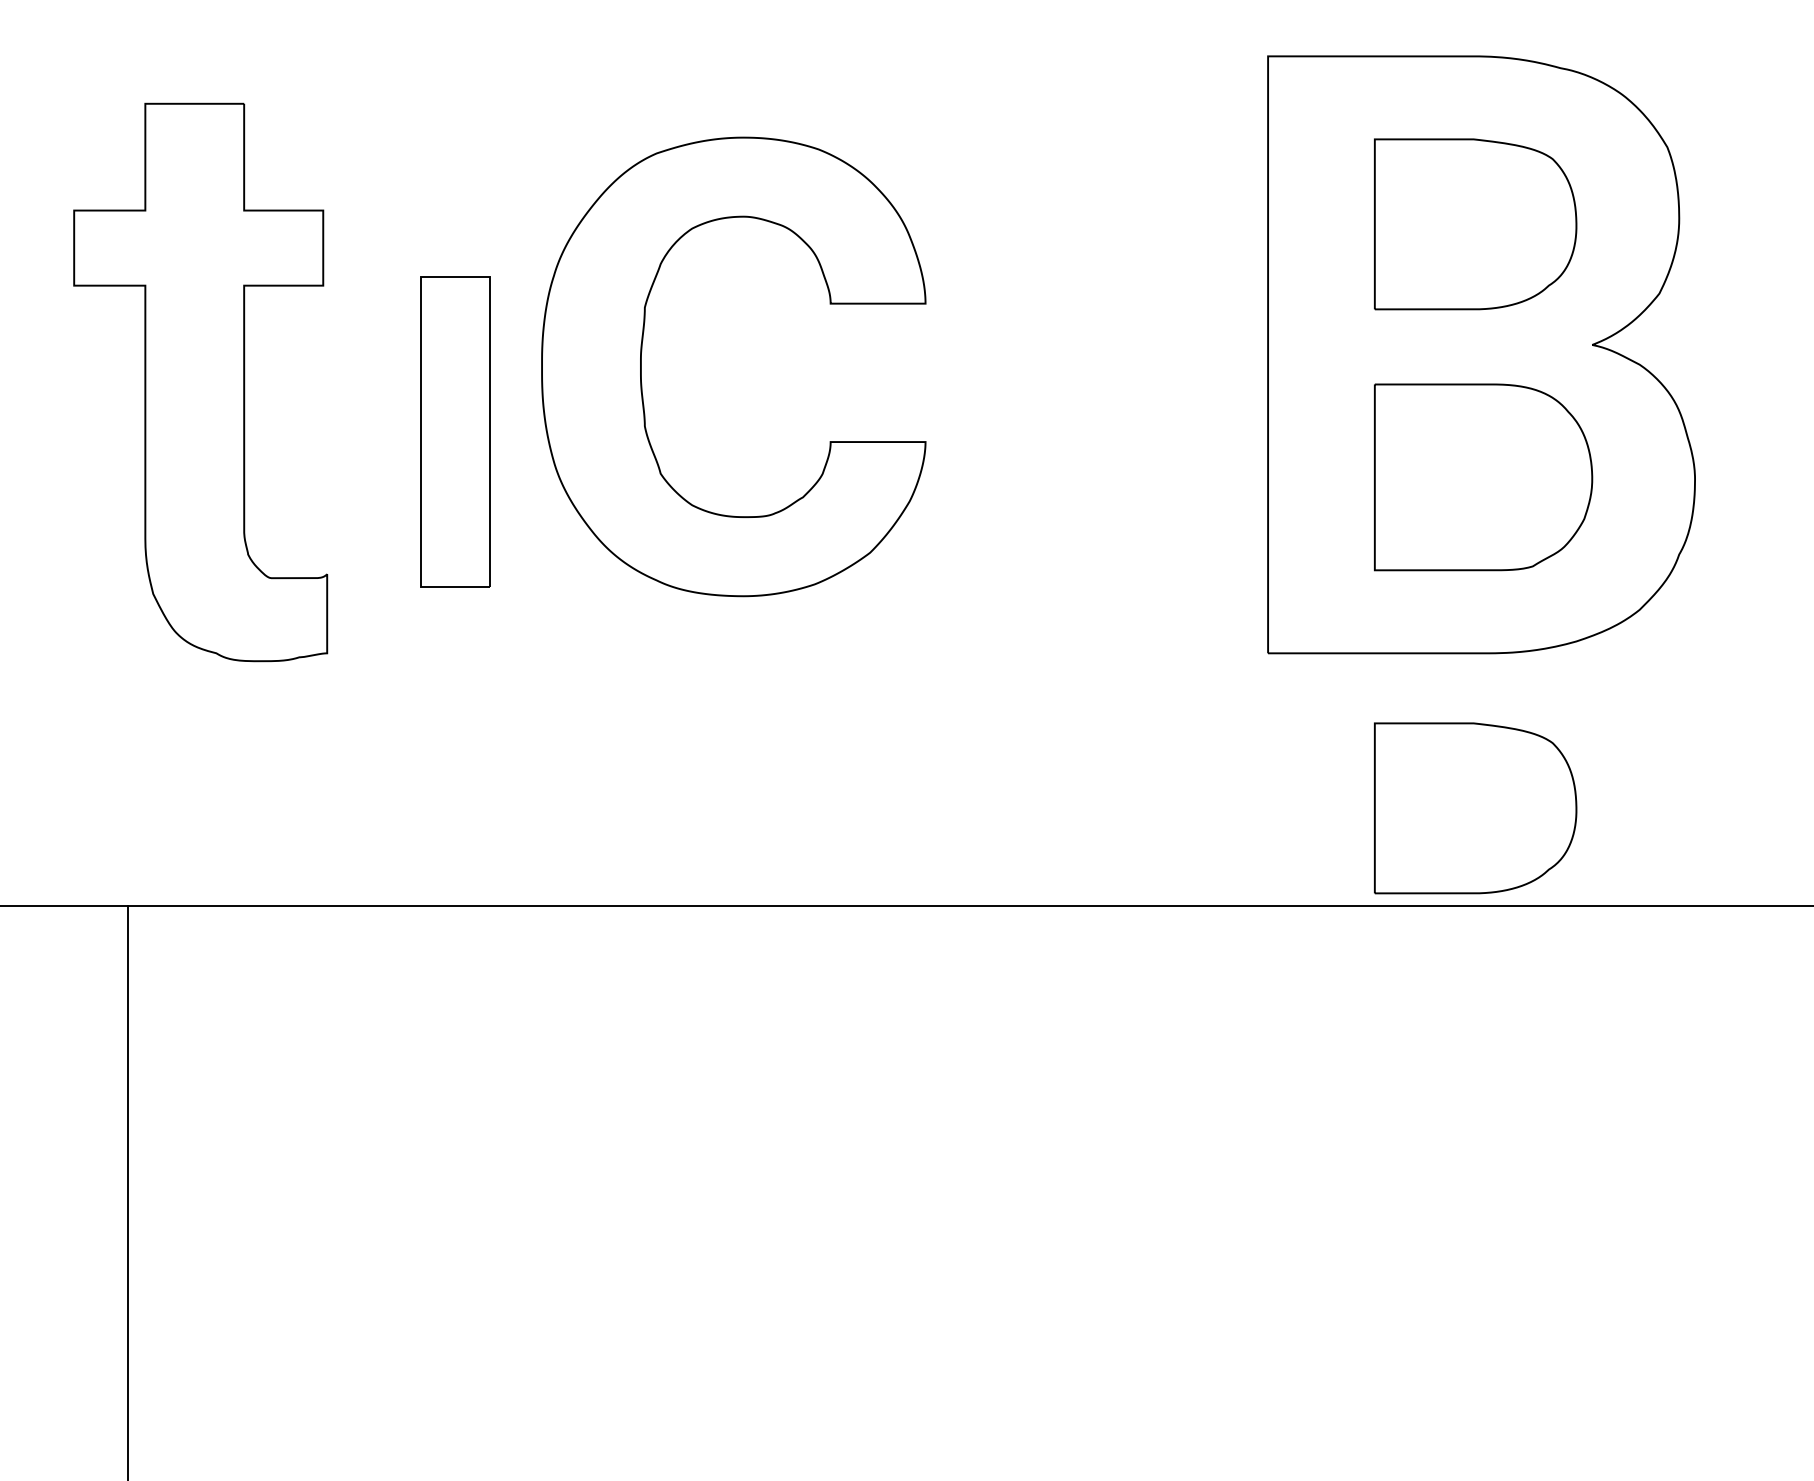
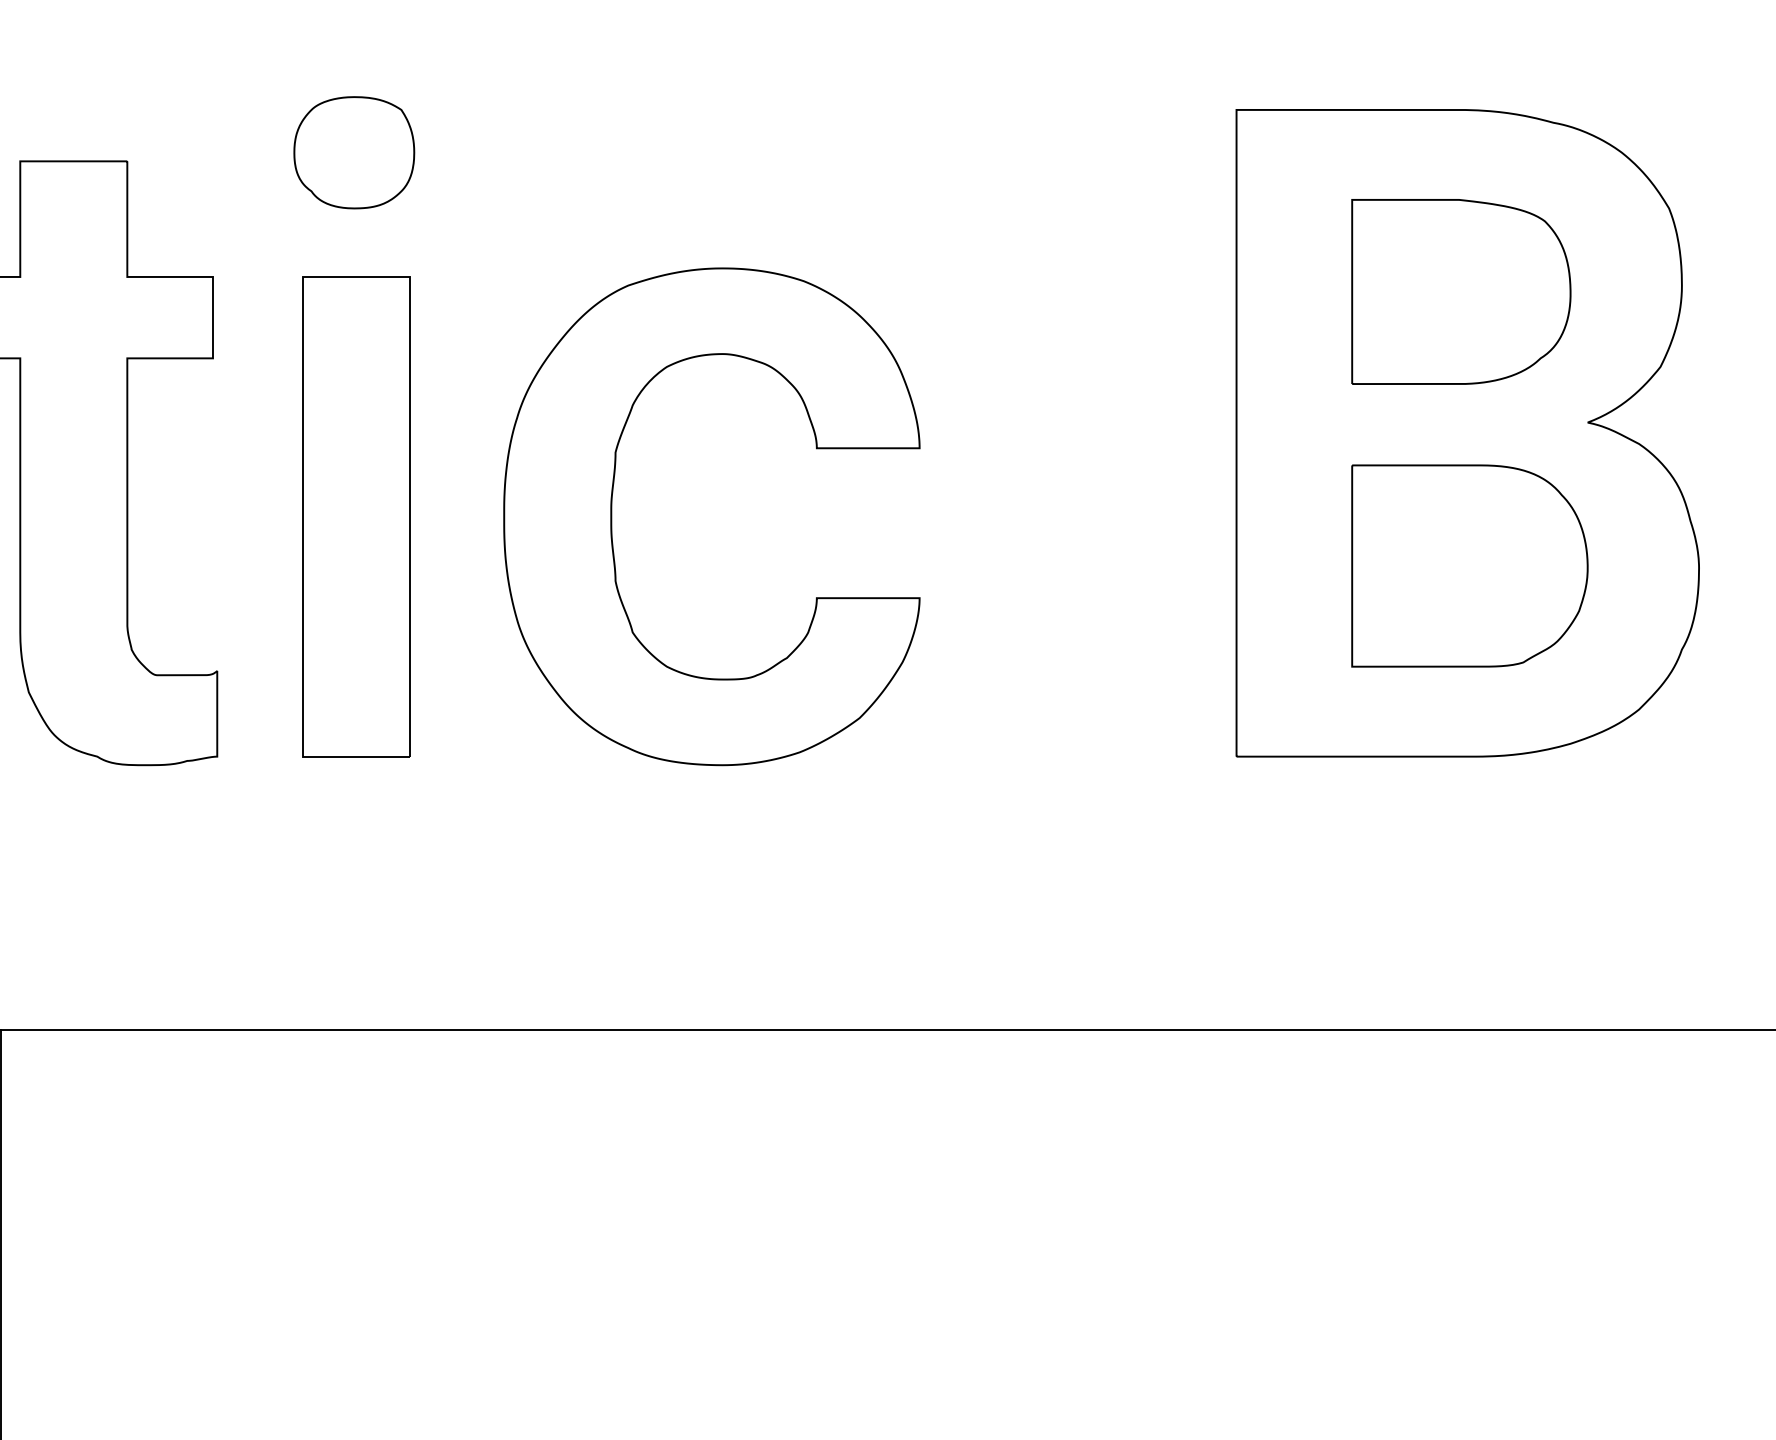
part: (453, 95) -> (354, 152), added
part: (641, 366) -> (611, 516), moved
part: (455, 431) -> (356, 516), size x1.43
part: (1475, 808) -> (1461, 924), removed

